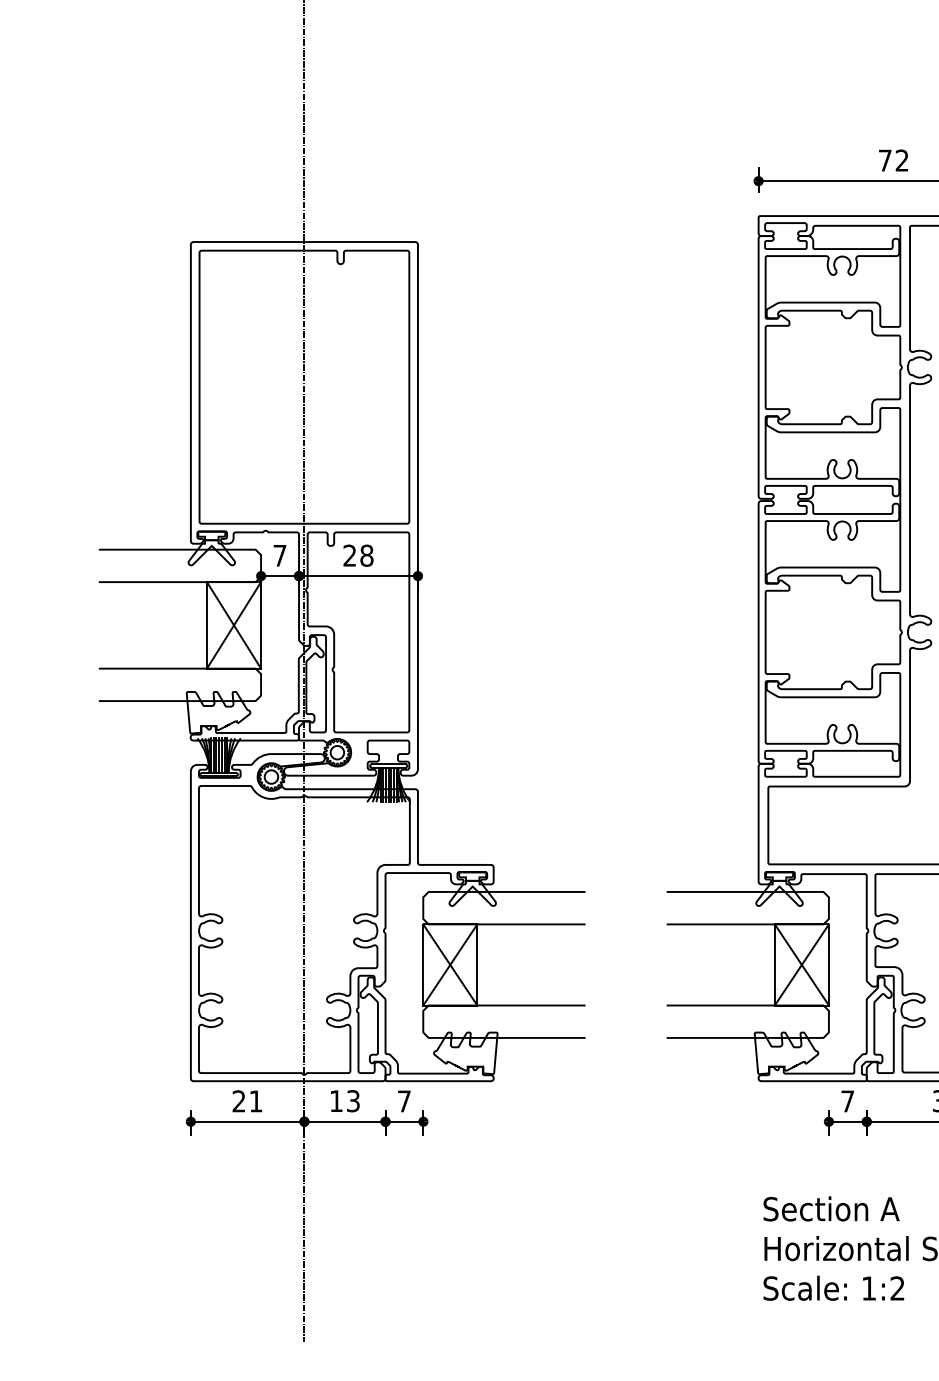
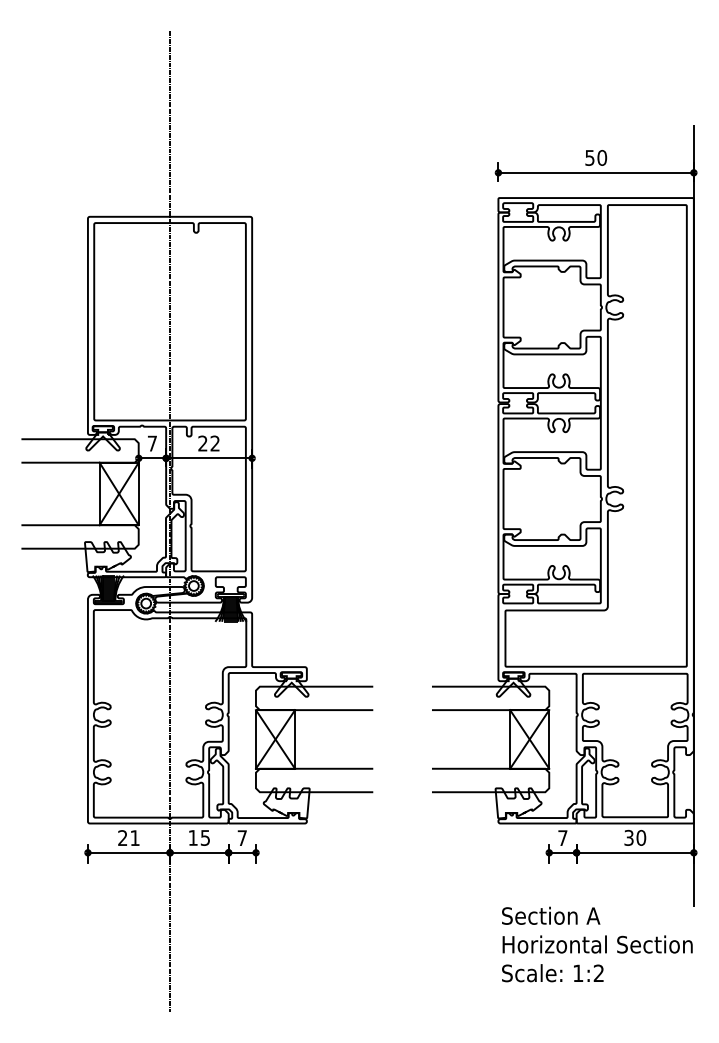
text: (894, 159) -> (596, 157), 72 -> 50
text: (365, 555) -> (214, 443), 28 -> 22
text: (353, 1100) -> (205, 837), 13 -> 15

